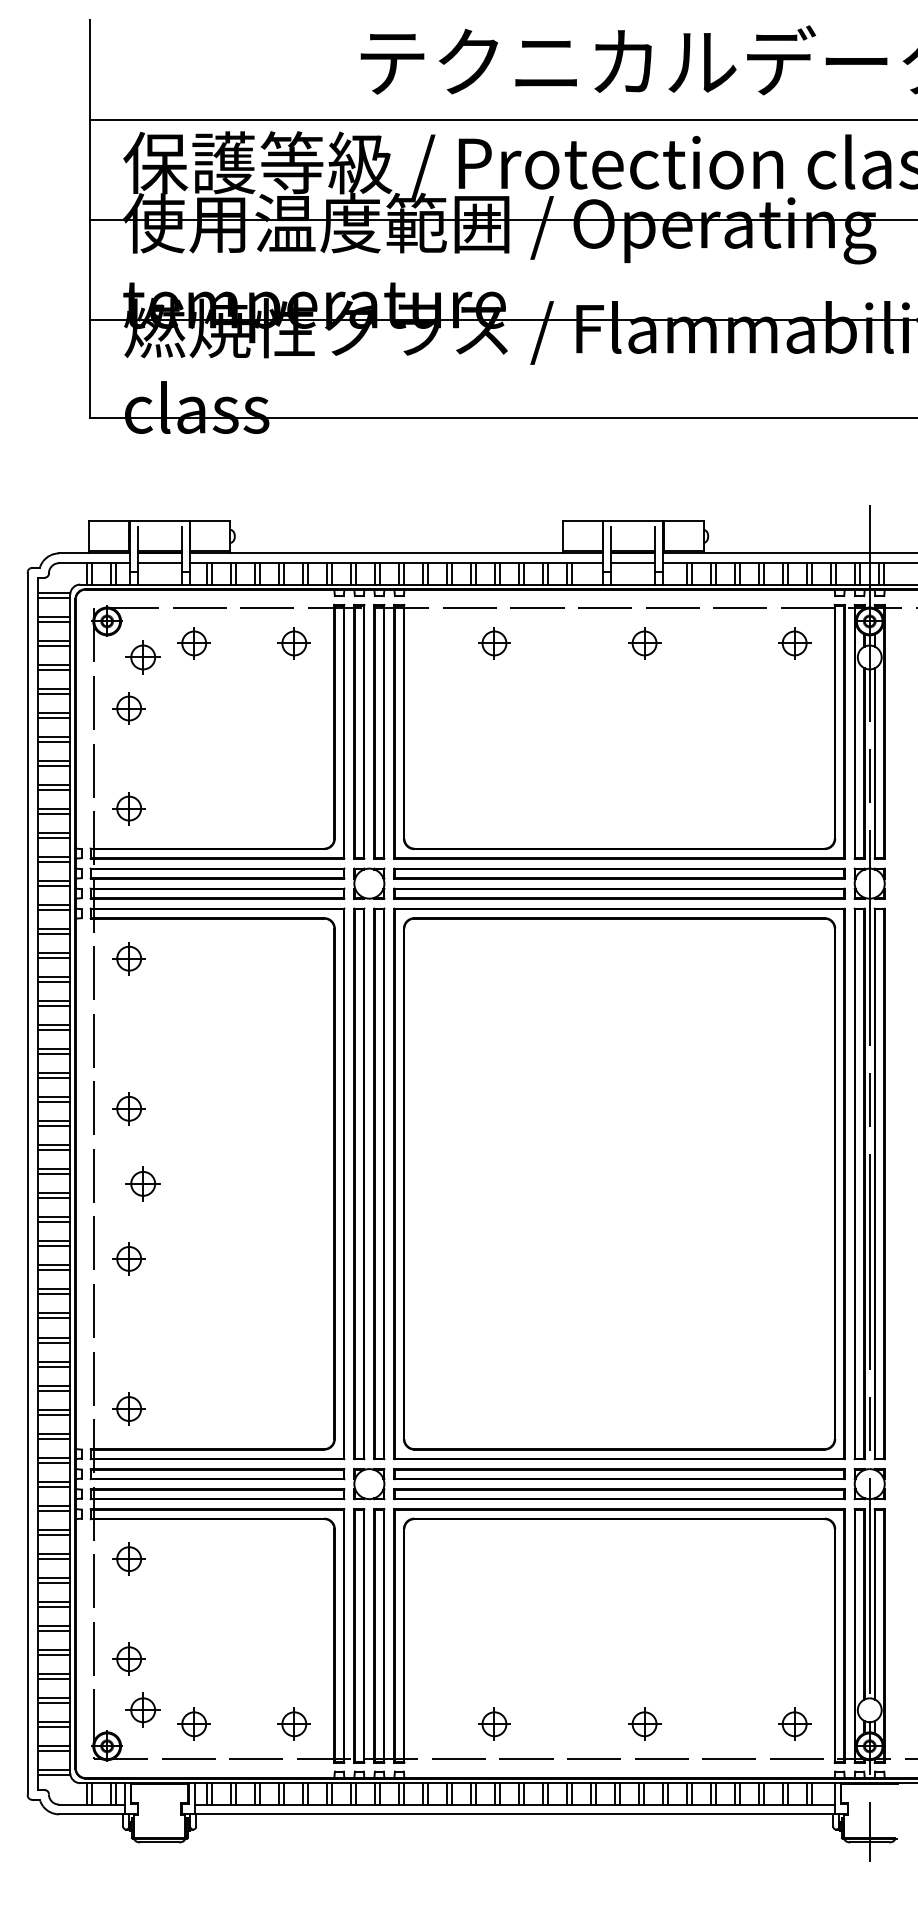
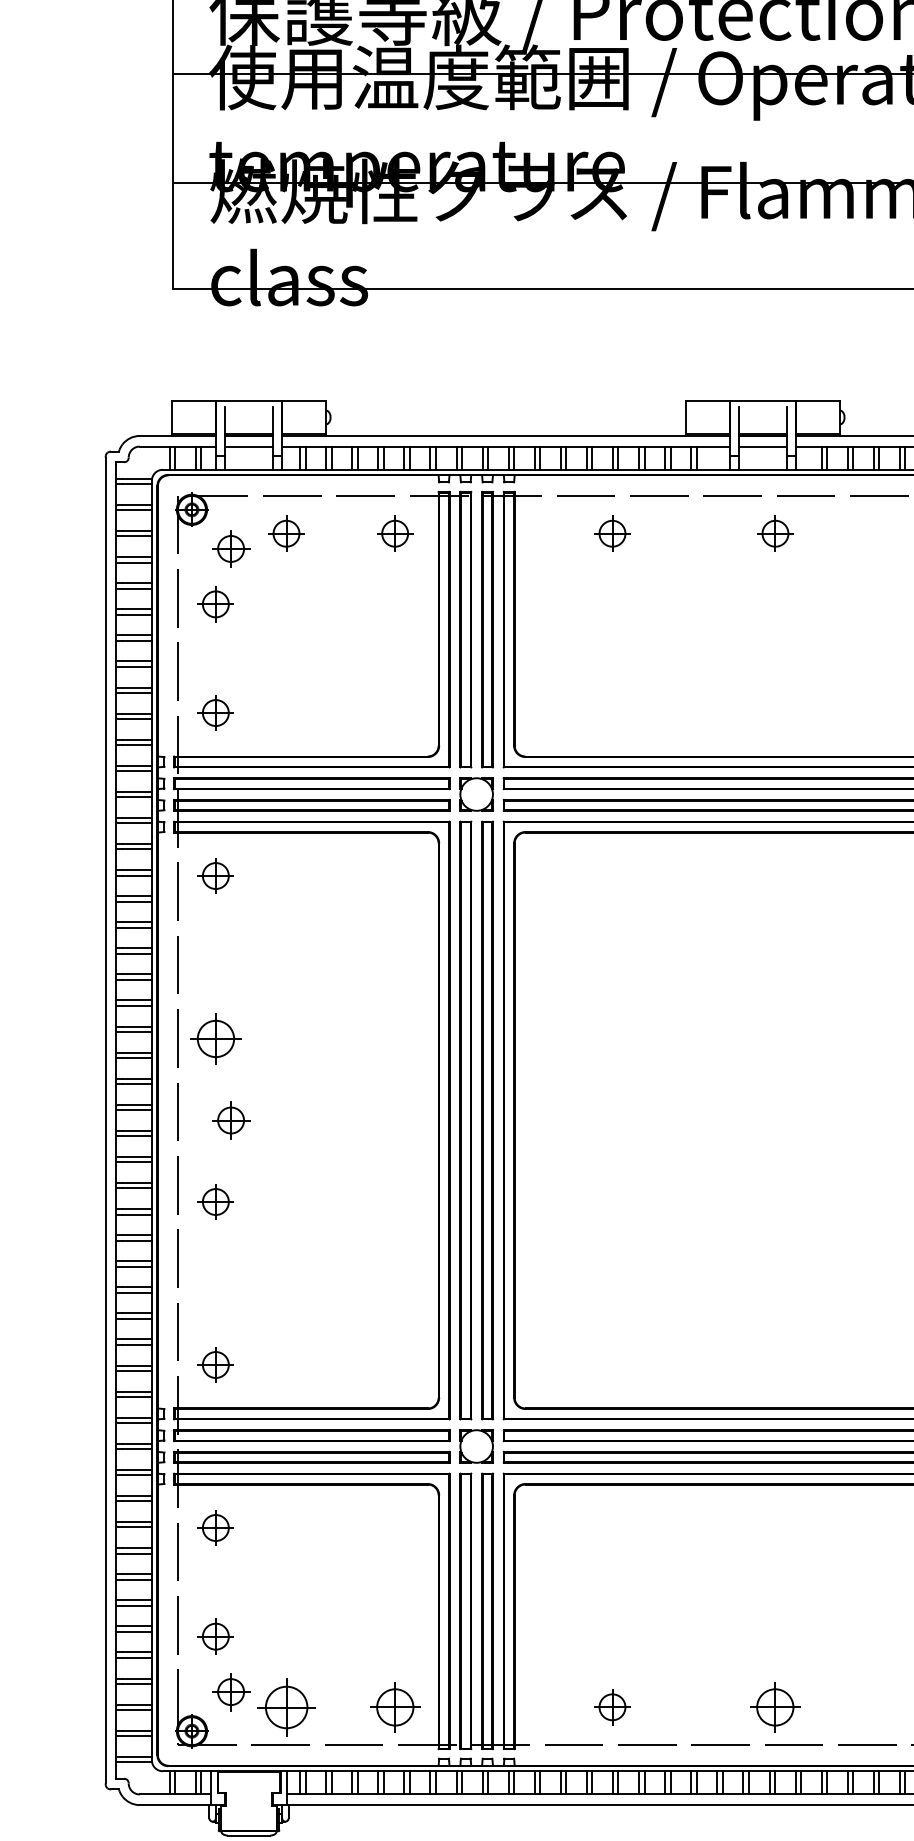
part: (128, 1108) -> (215, 1038), size x1.4
part: (193, 1723) -> (285, 1706), size x1.6
part: (293, 1723) -> (394, 1706), size x1.4
part: (644, 1723) -> (775, 1706), size x1.4

